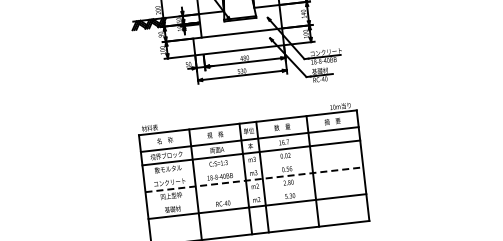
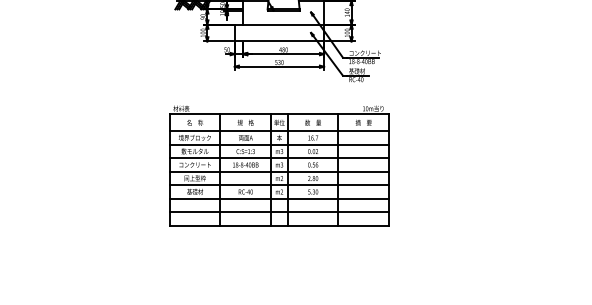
line: (252, 166) -> (279, 158), added
line: (254, 179) -> (279, 171), dashed -> solid
line: (256, 193) -> (279, 185), added
line: (259, 220) -> (279, 212), added

